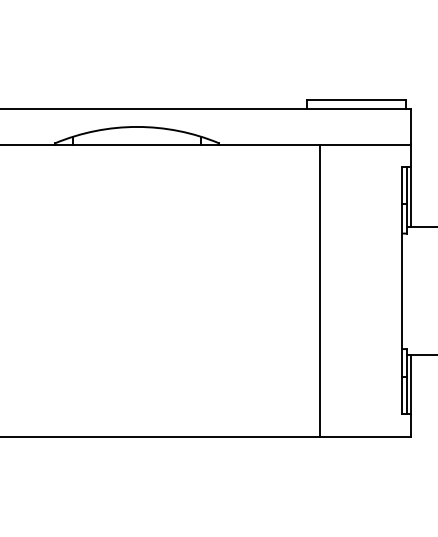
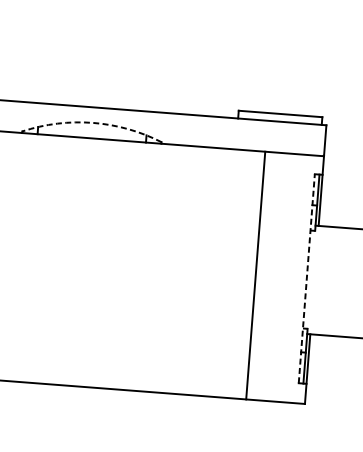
arc: (137, 126) -> (93, 122), solid -> dashed
line: (401, 289) -> (306, 277), solid -> dashed
line: (319, 291) -> (255, 275), moved

